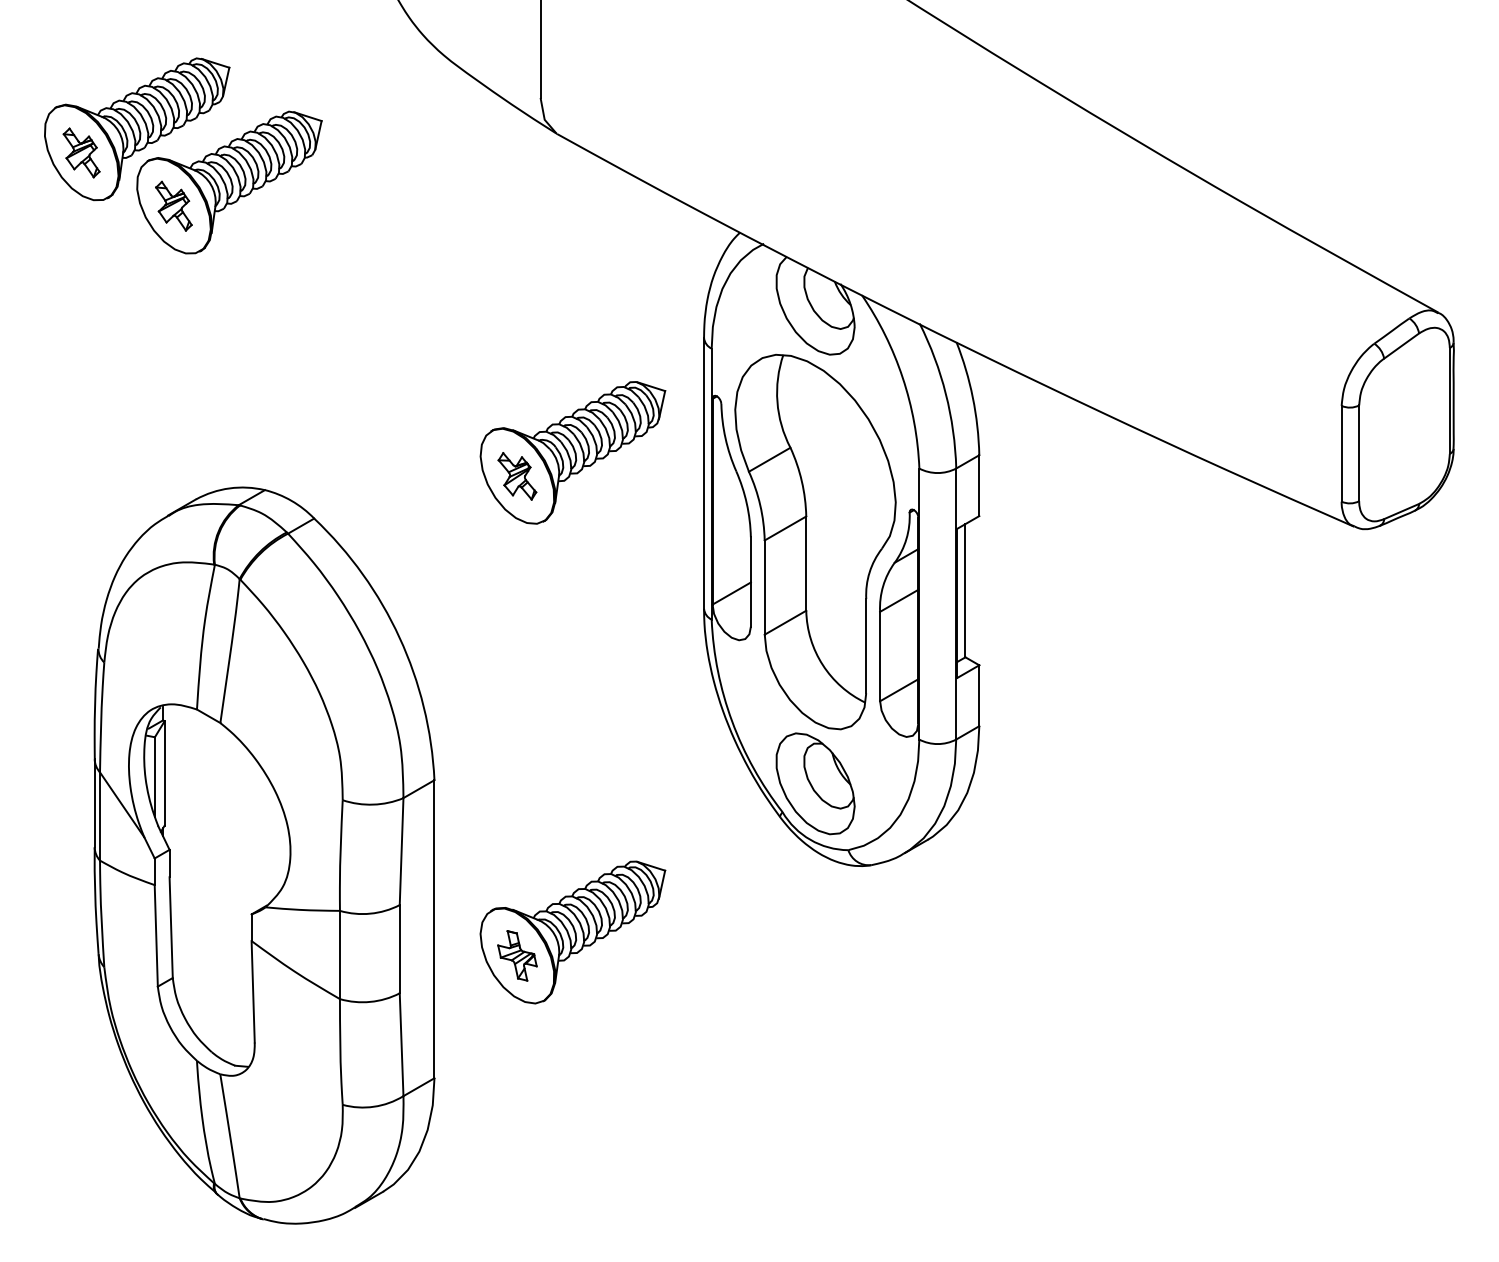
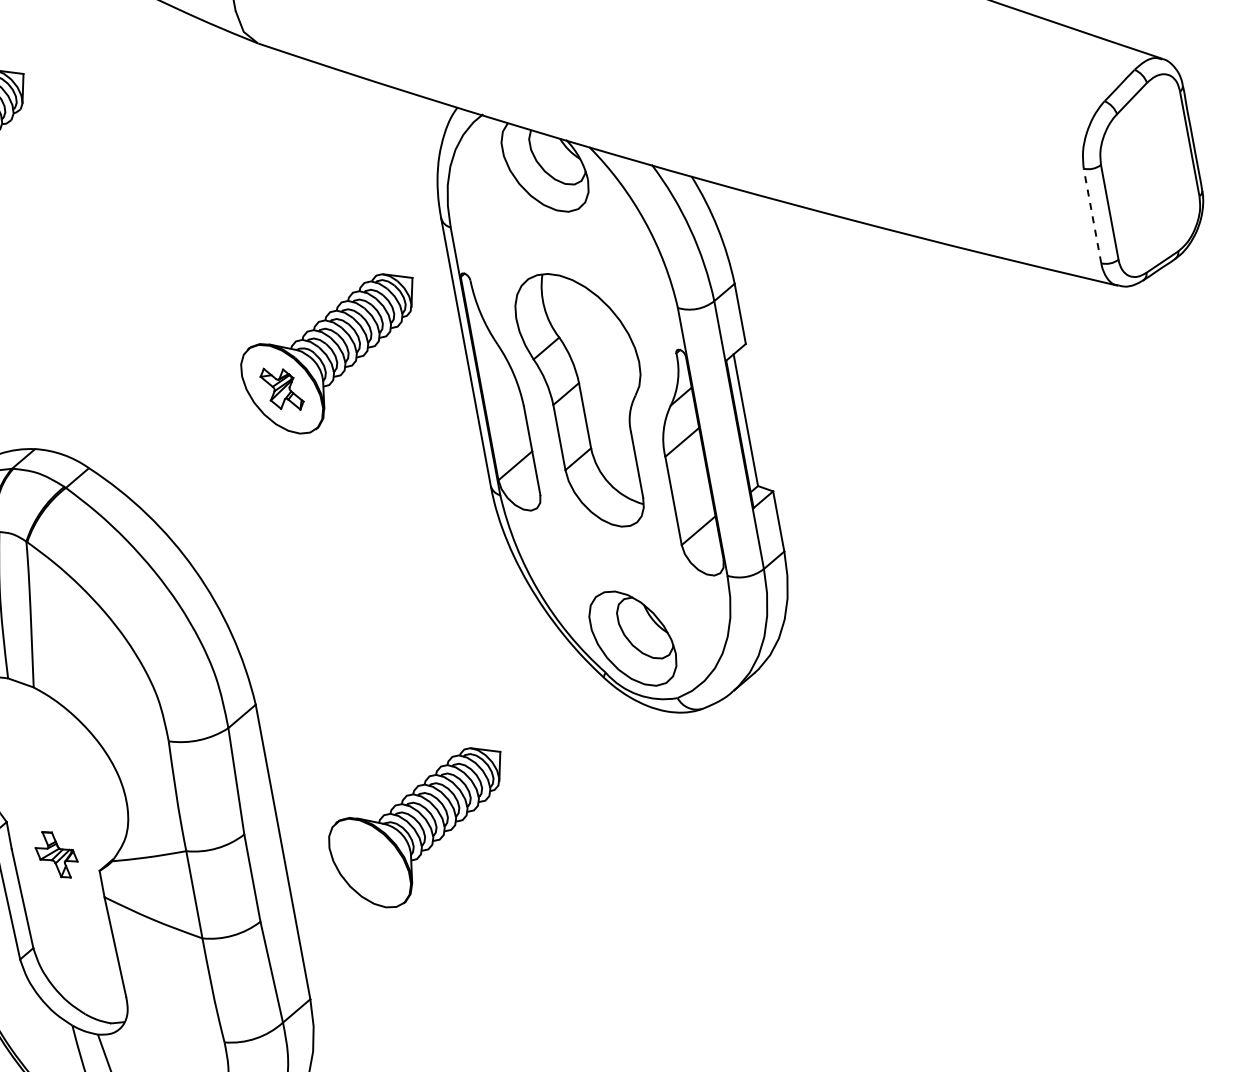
line: (1341, 453) -> (1092, 215), solid -> dashed
part: (815, 541) -> (588, 399), size x0.7
part: (517, 955) -> (56, 854), moved

